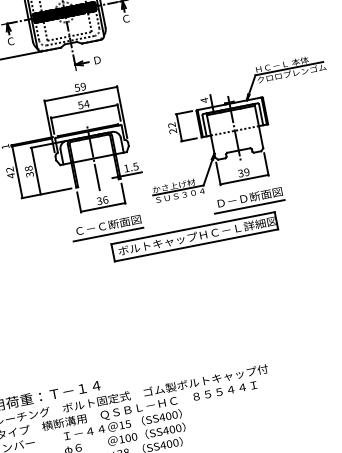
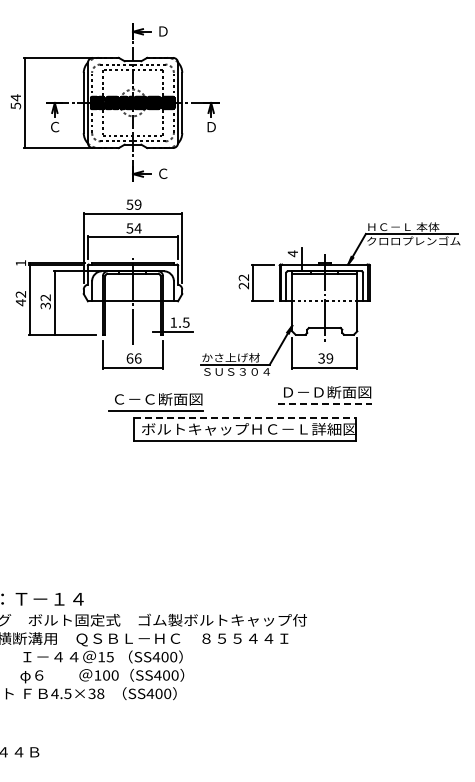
text: (126, 18) -> (211, 126), Ｃ -> Ｄ
text: (97, 59) -> (163, 173), Ｄ -> Ｃ
text: (28, 168) -> (45, 297), 38 -> 32
text: (99, 201) -> (129, 358), 36 -> 66
line: (250, 206) -> (325, 404), solid -> dashed
line: (193, 227) -> (245, 417), solid -> dashed
part: (106, 228) -> (155, 402), moved

